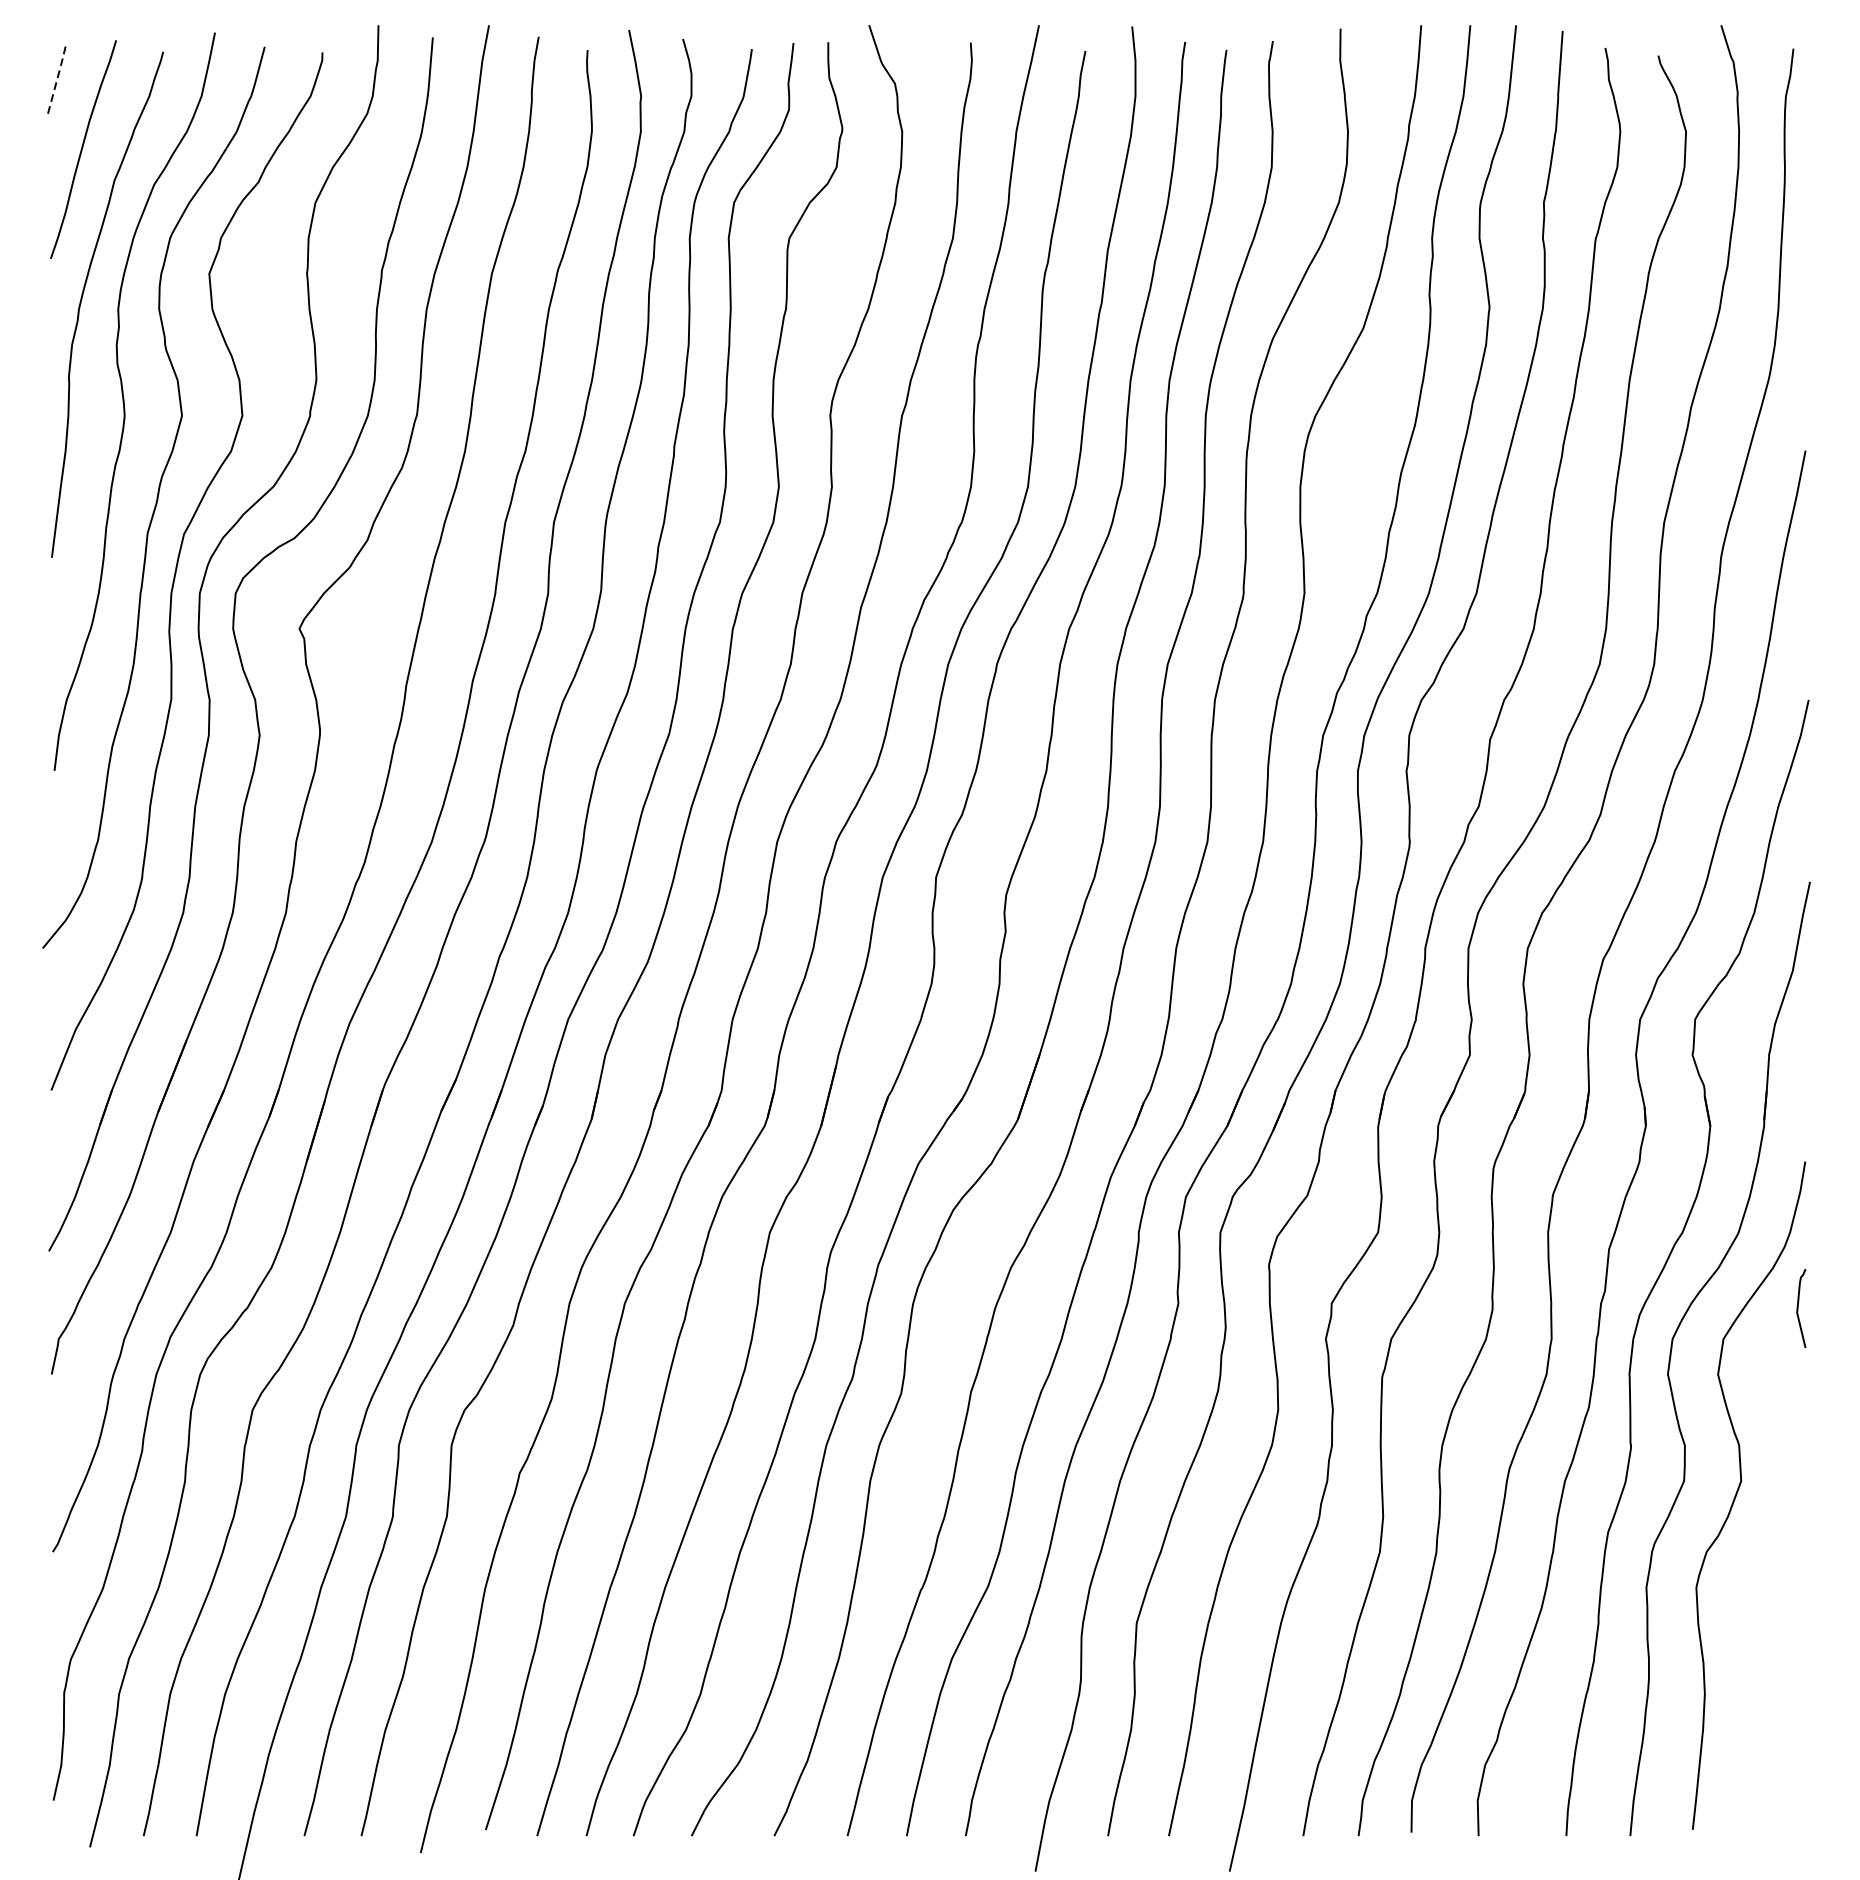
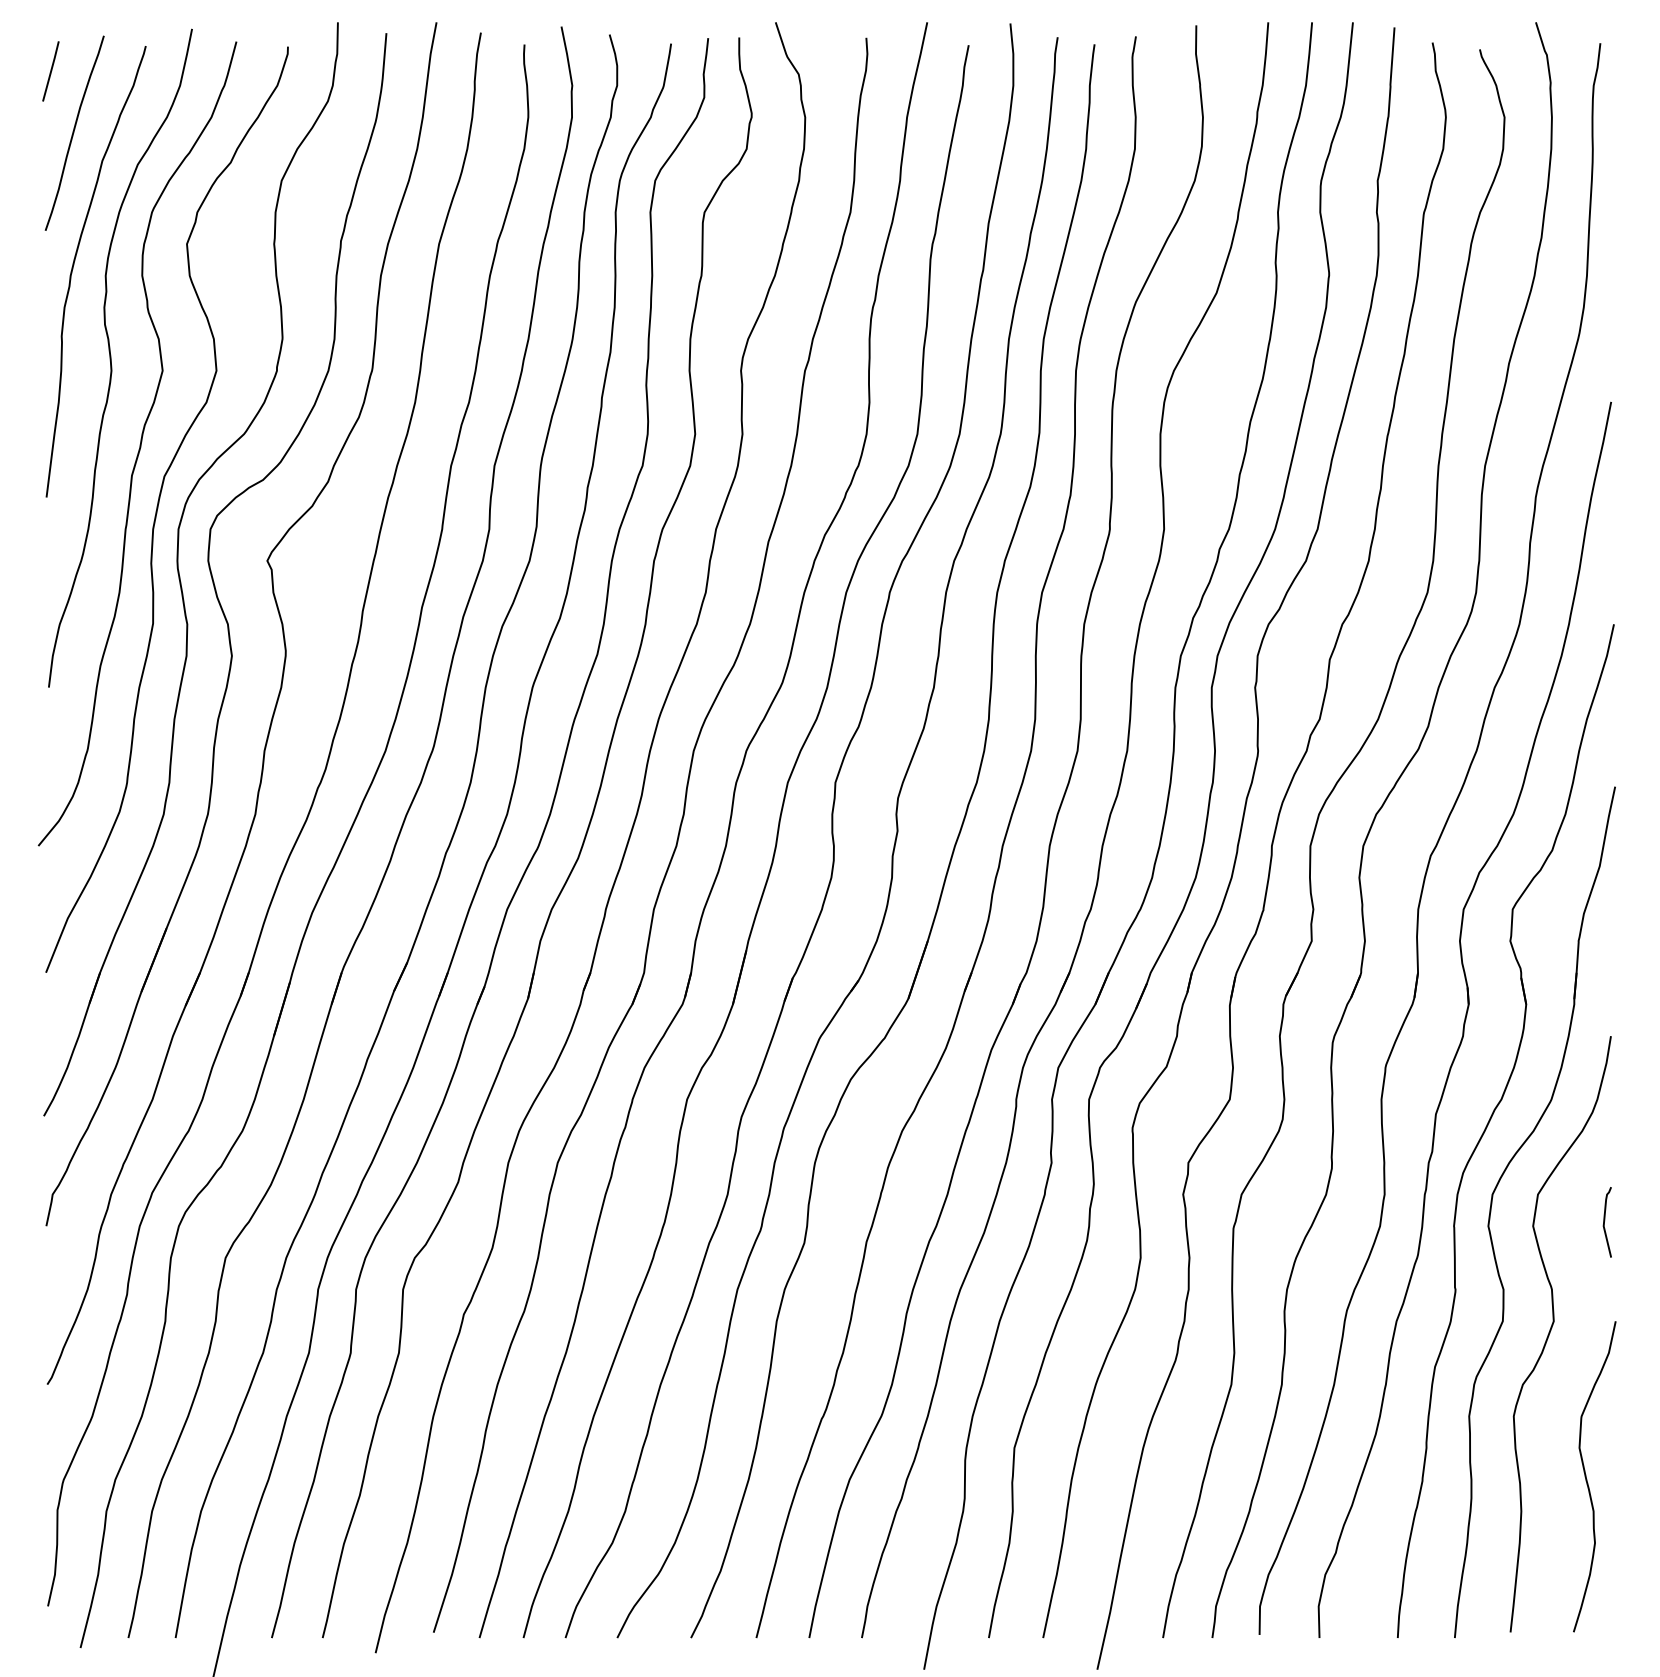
line: (57, 79) -> (51, 70), dashed -> solid
curve: (1798, 1308) -> (1604, 1222), moved
curve: (1779, 1658) -> (1587, 1479), added

